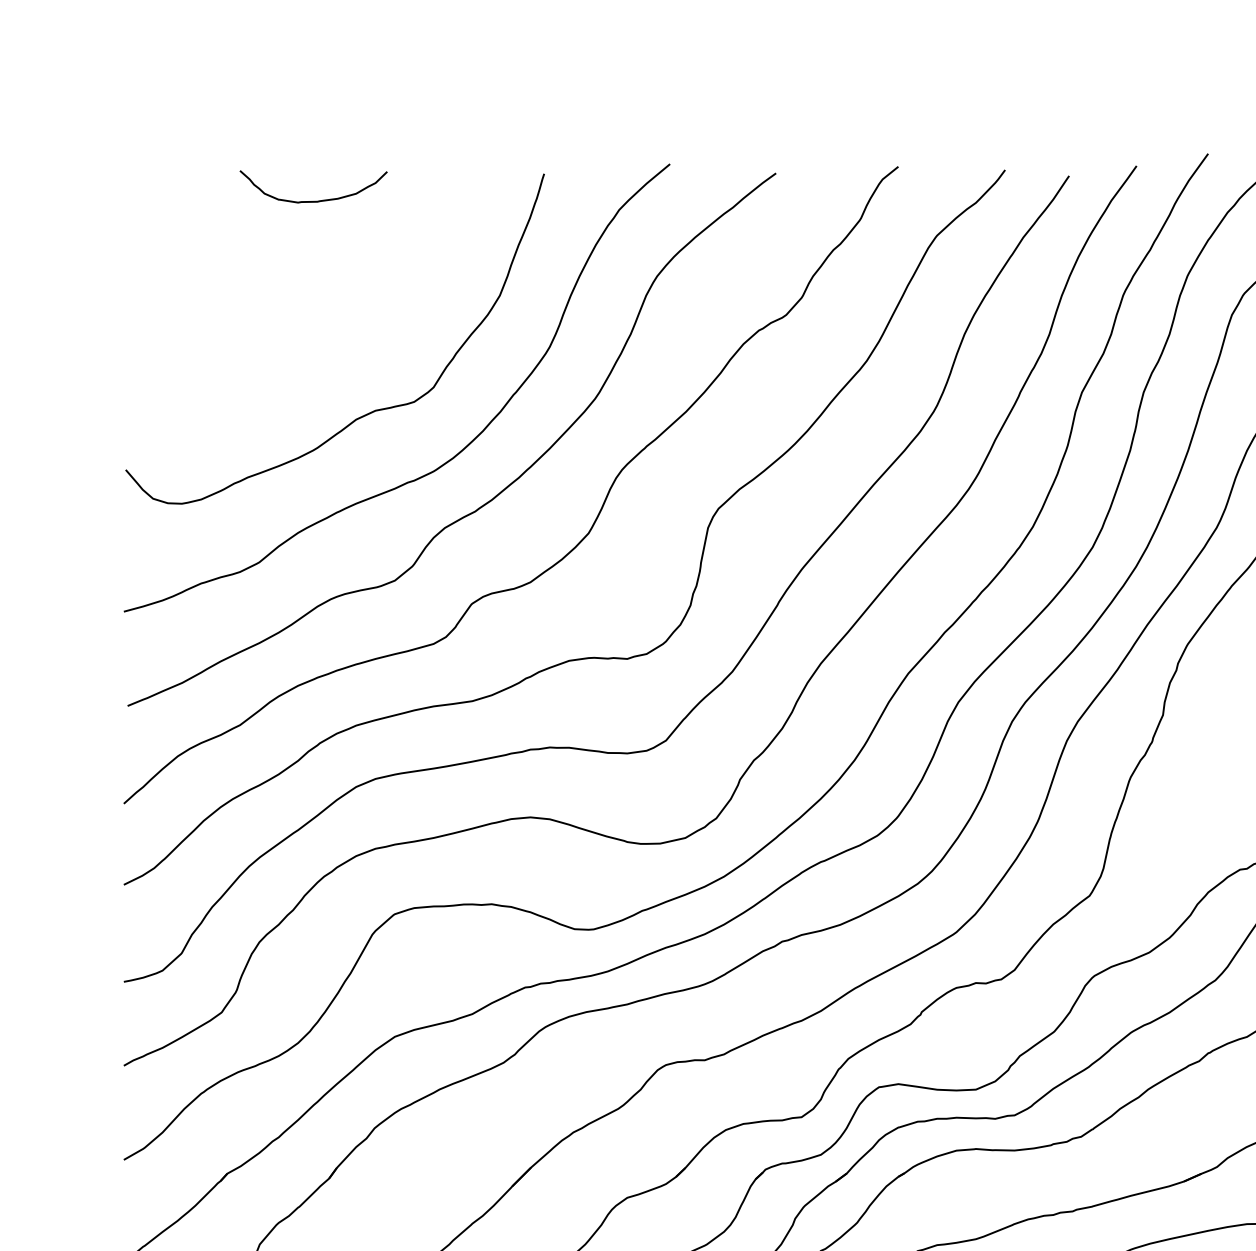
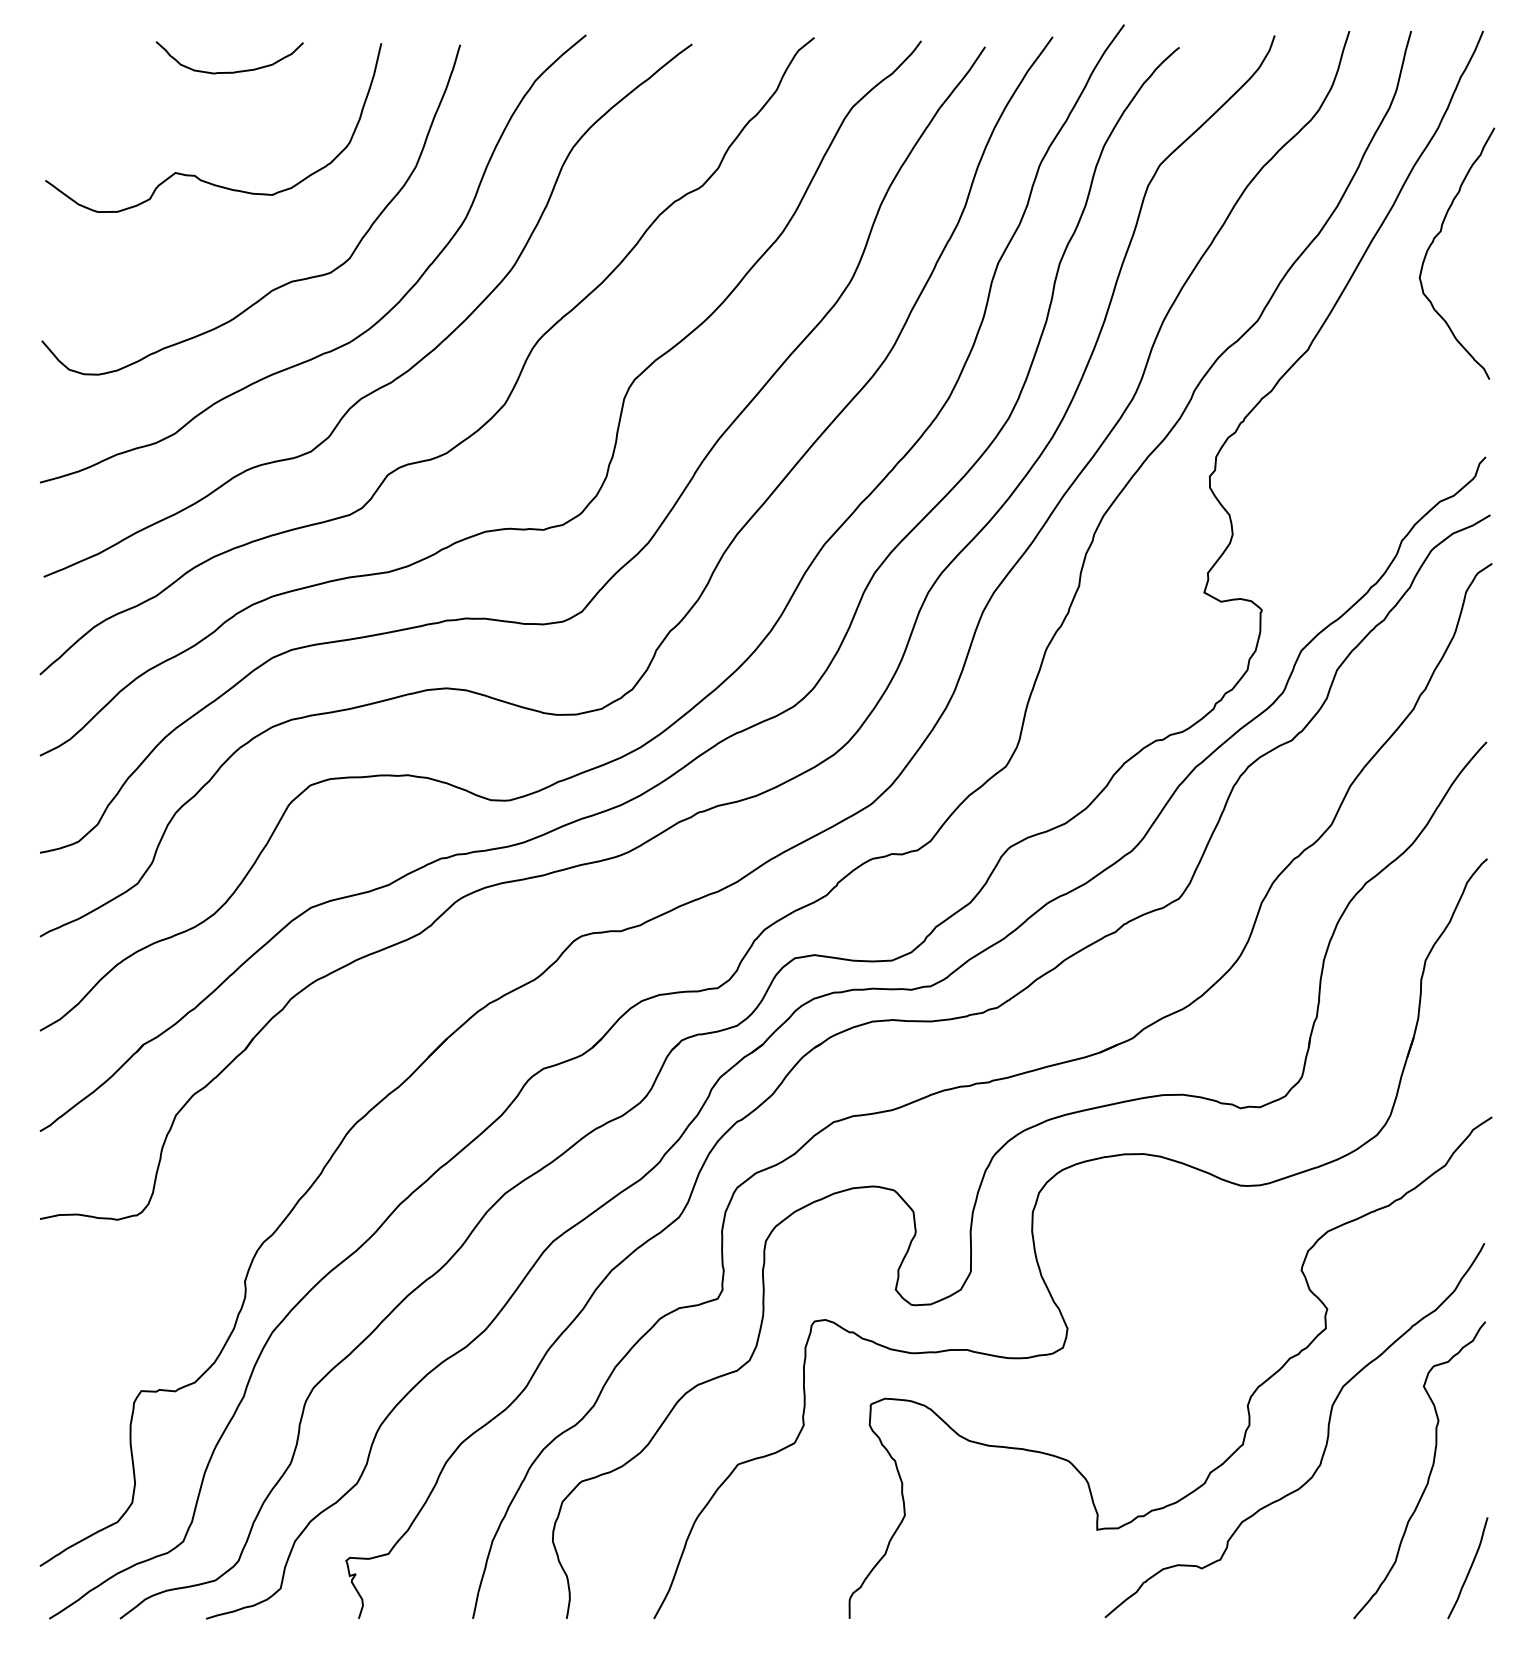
curve: (278, 303) -> (194, 174), added

